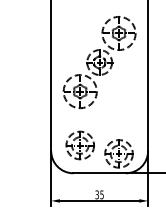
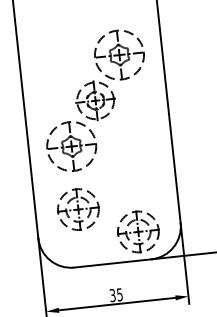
part: (79, 145) -> (77, 209), moved

